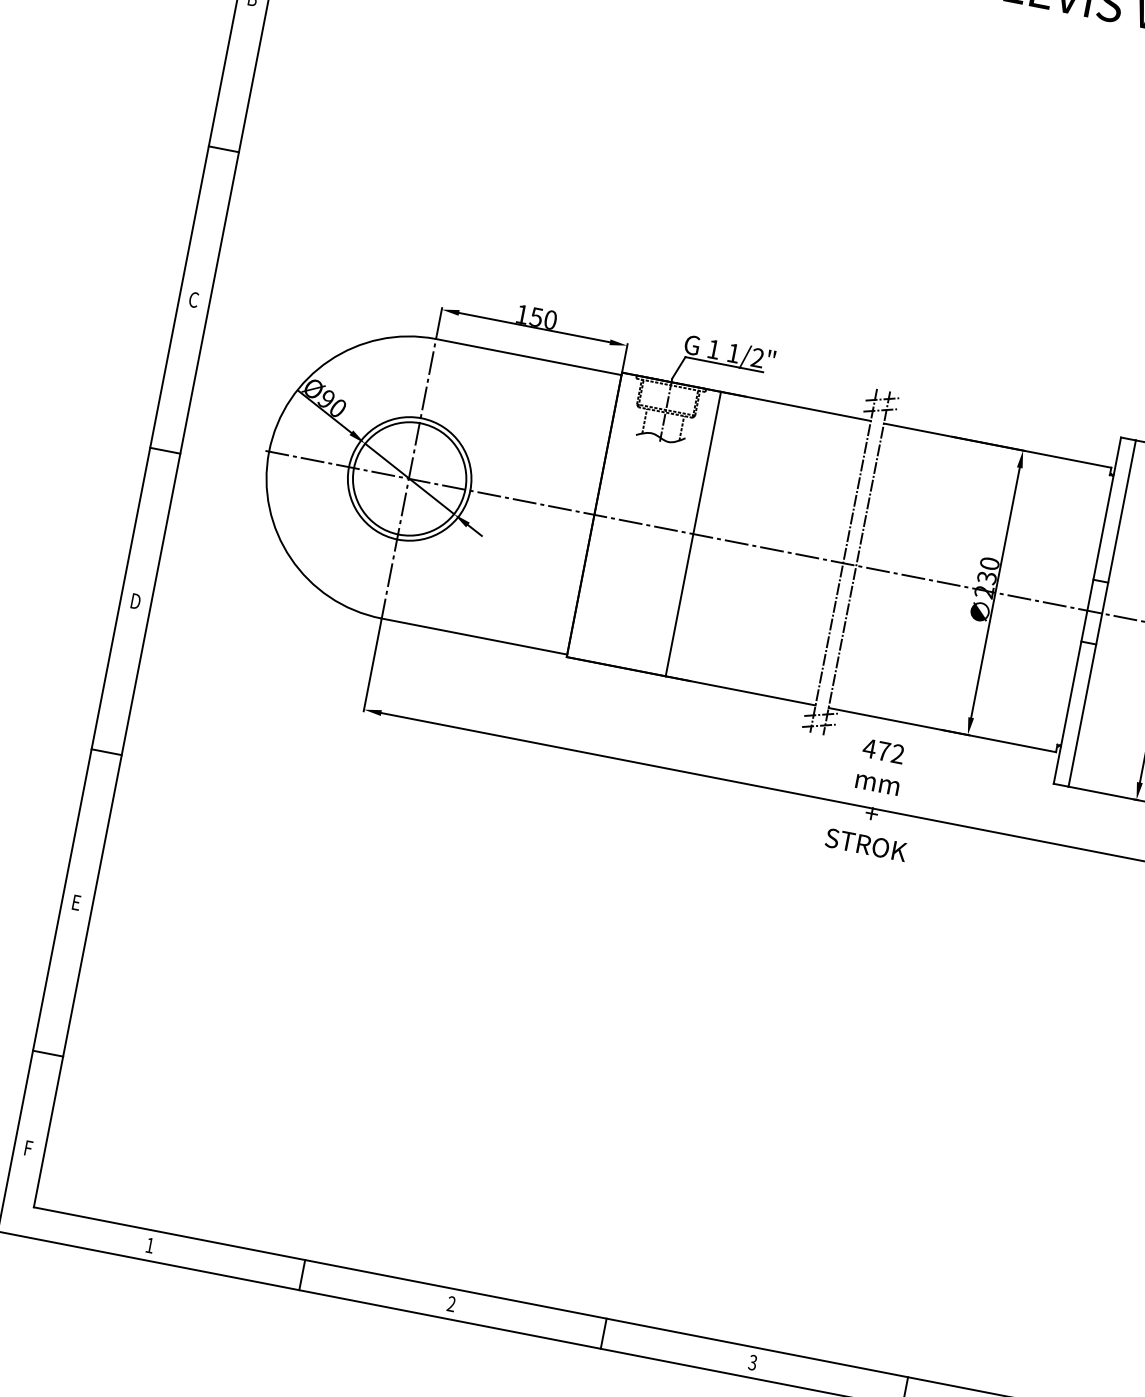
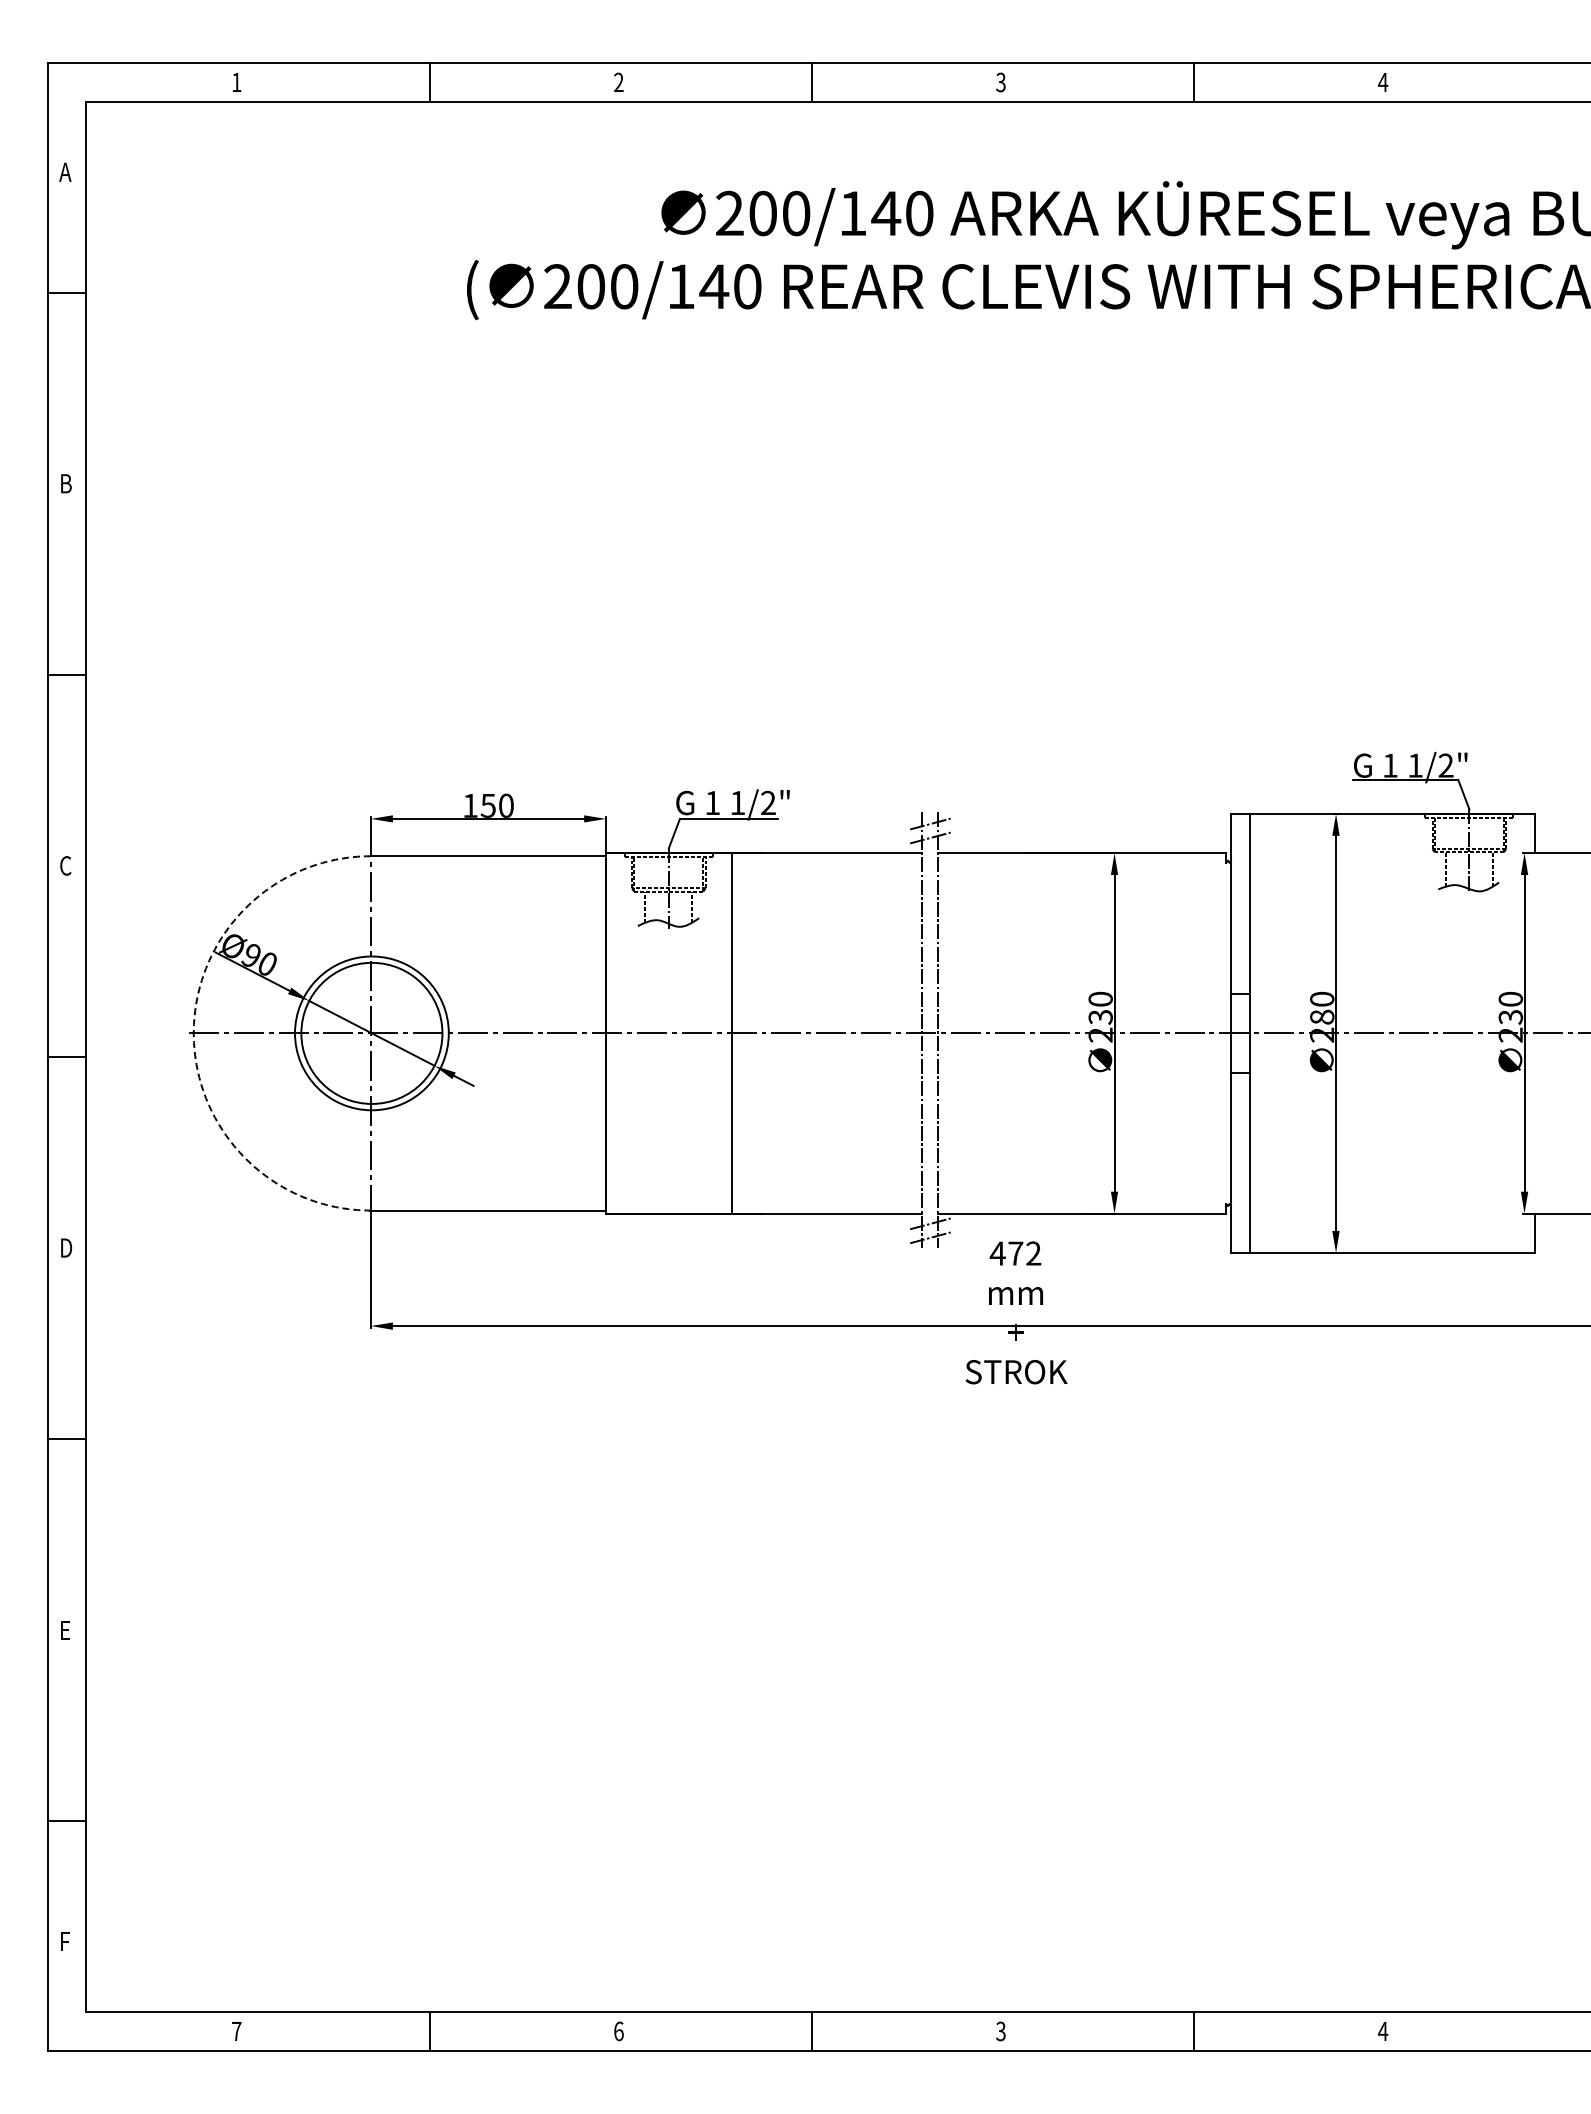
arc: (268, 451) -> (193, 1033), solid -> dashed
text: (149, 1245) -> (236, 2031), 1 -> 7
text: (451, 1304) -> (618, 2031), 2 -> 6

